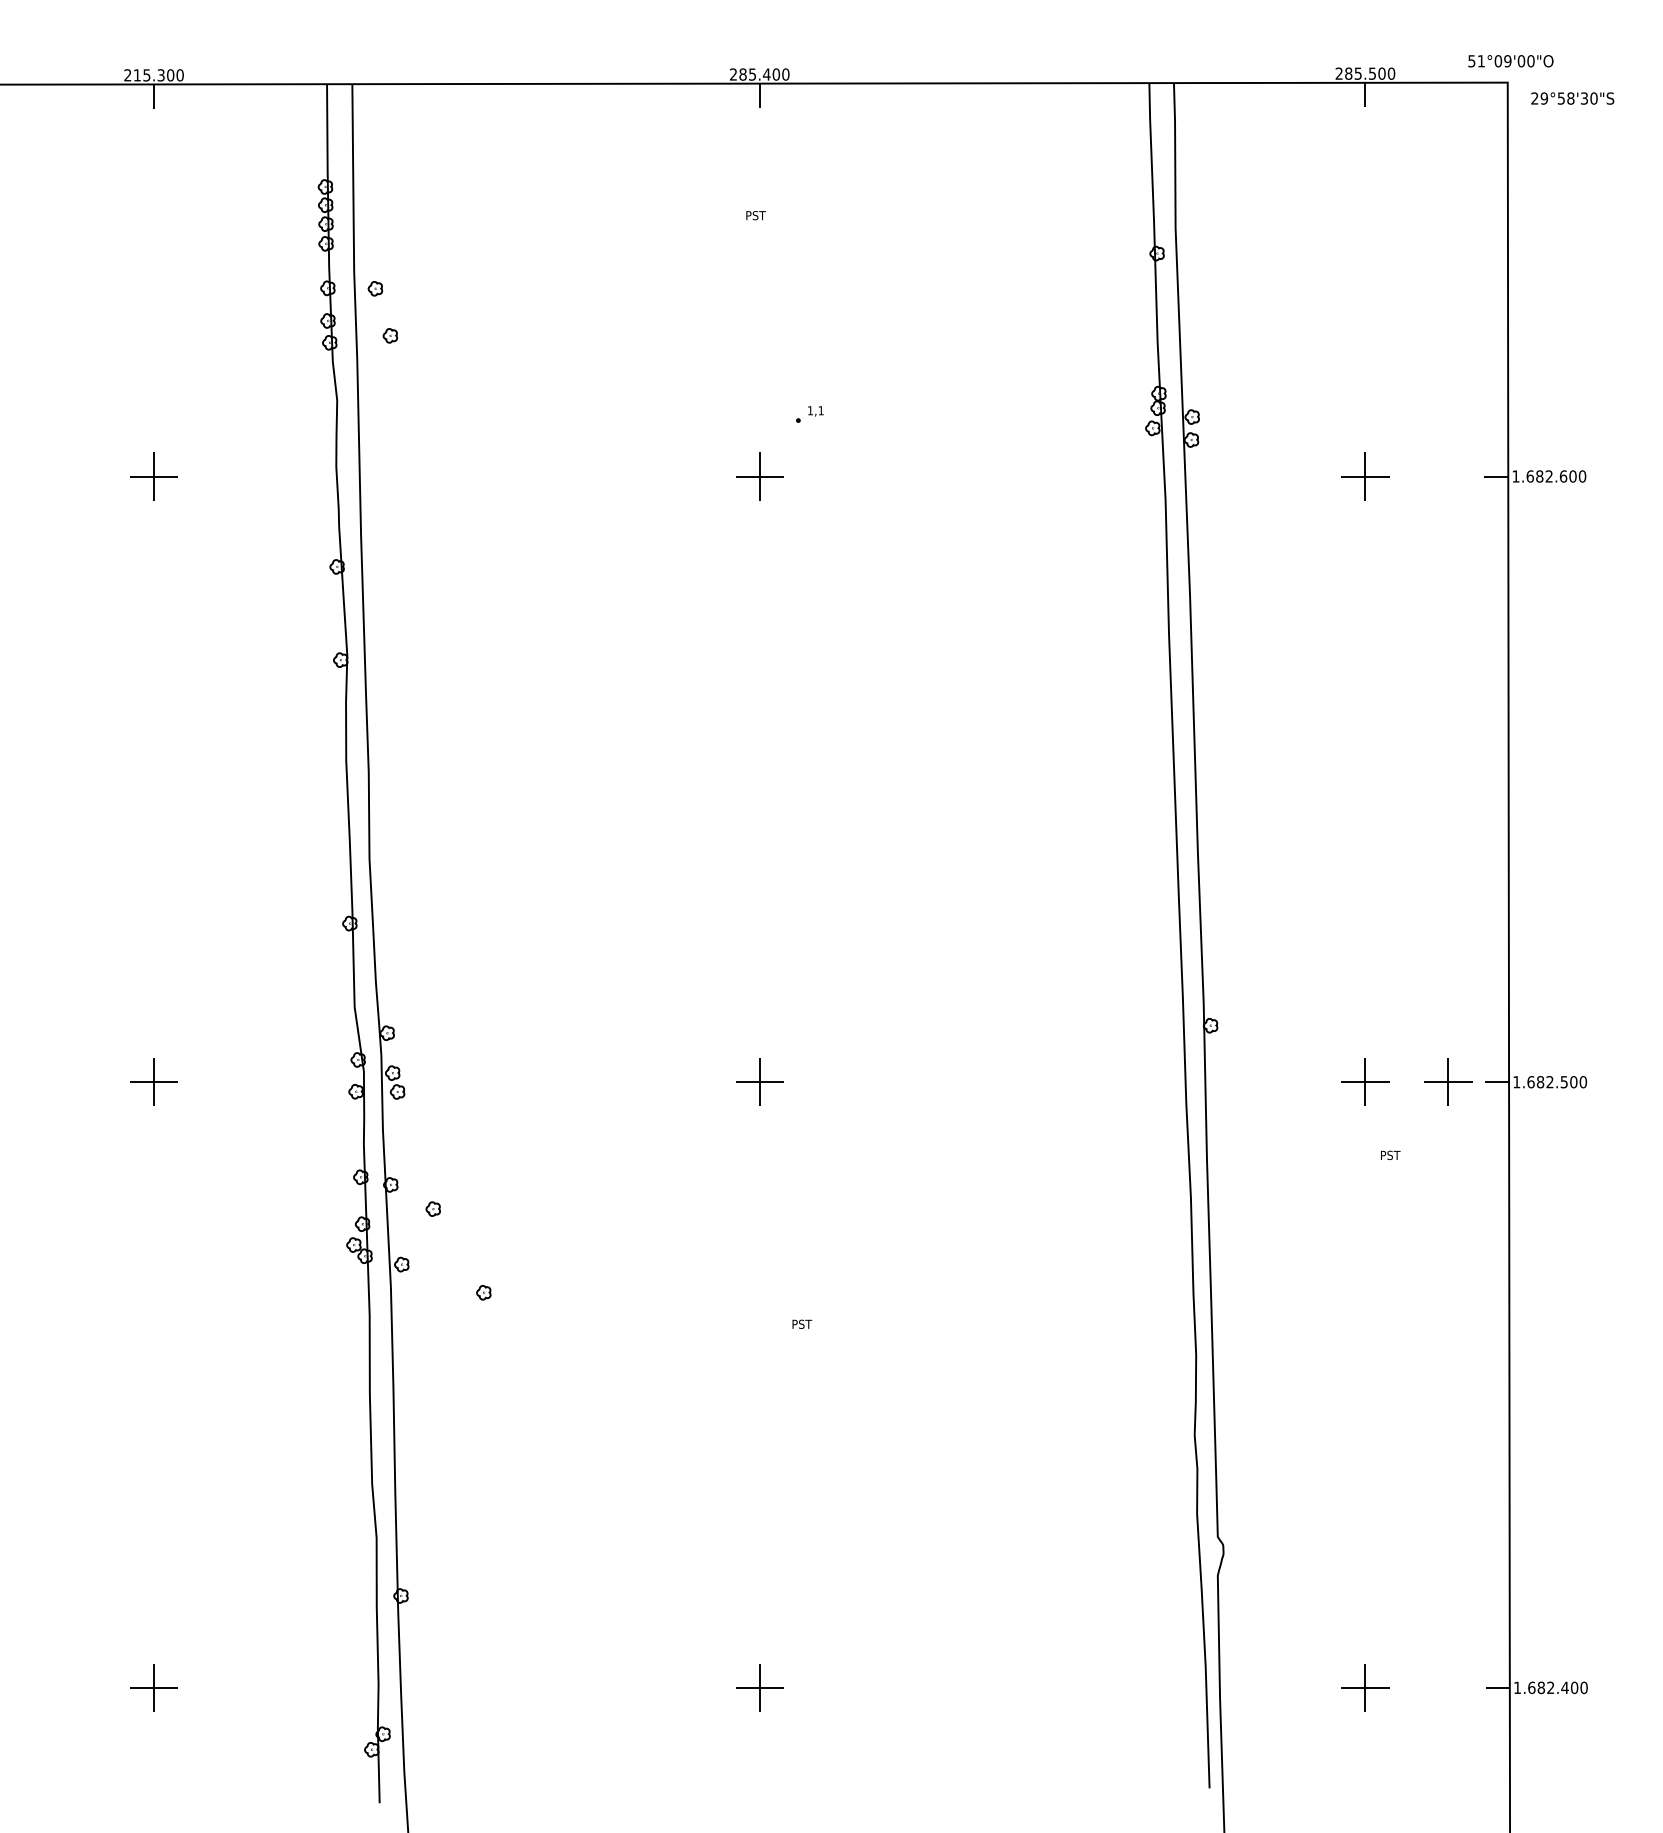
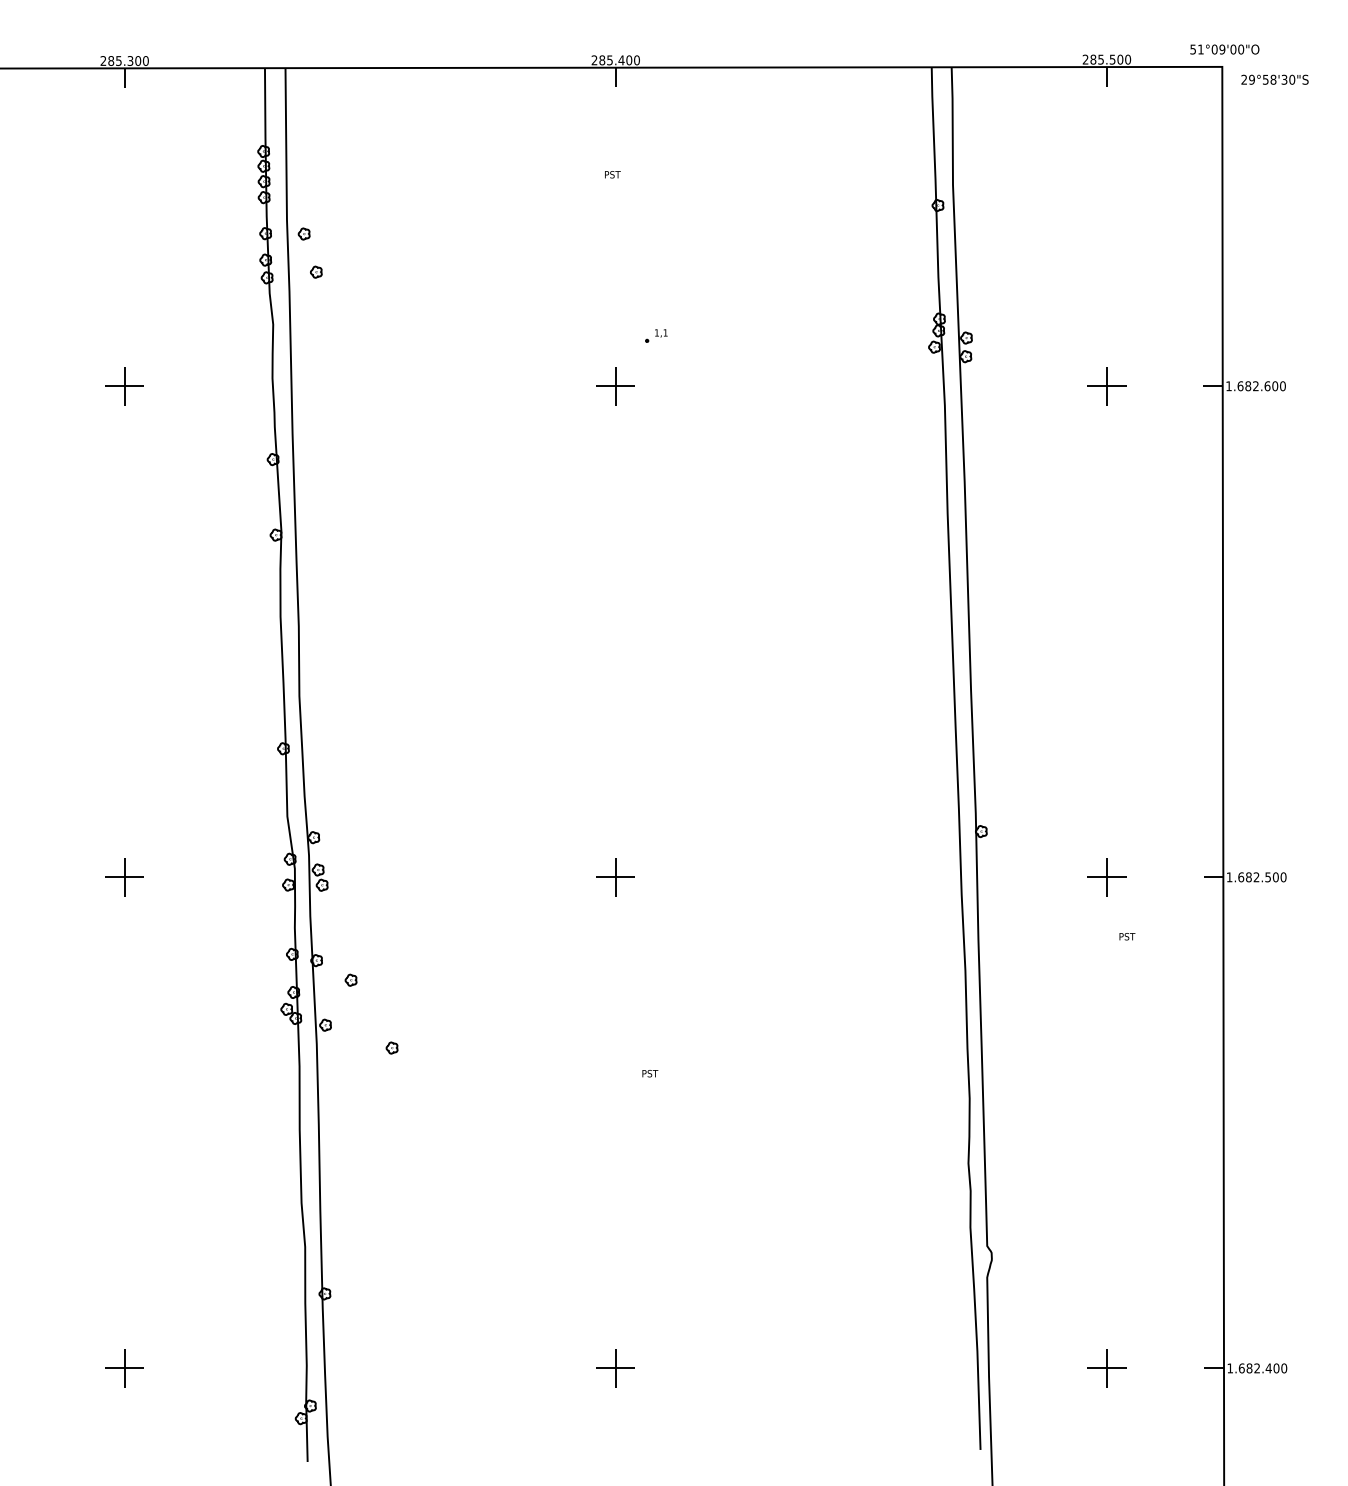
text: (137, 75) -> (111, 61), 215.300 -> 285.300
part: (1448, 1081) -> (1174, 876), removed

